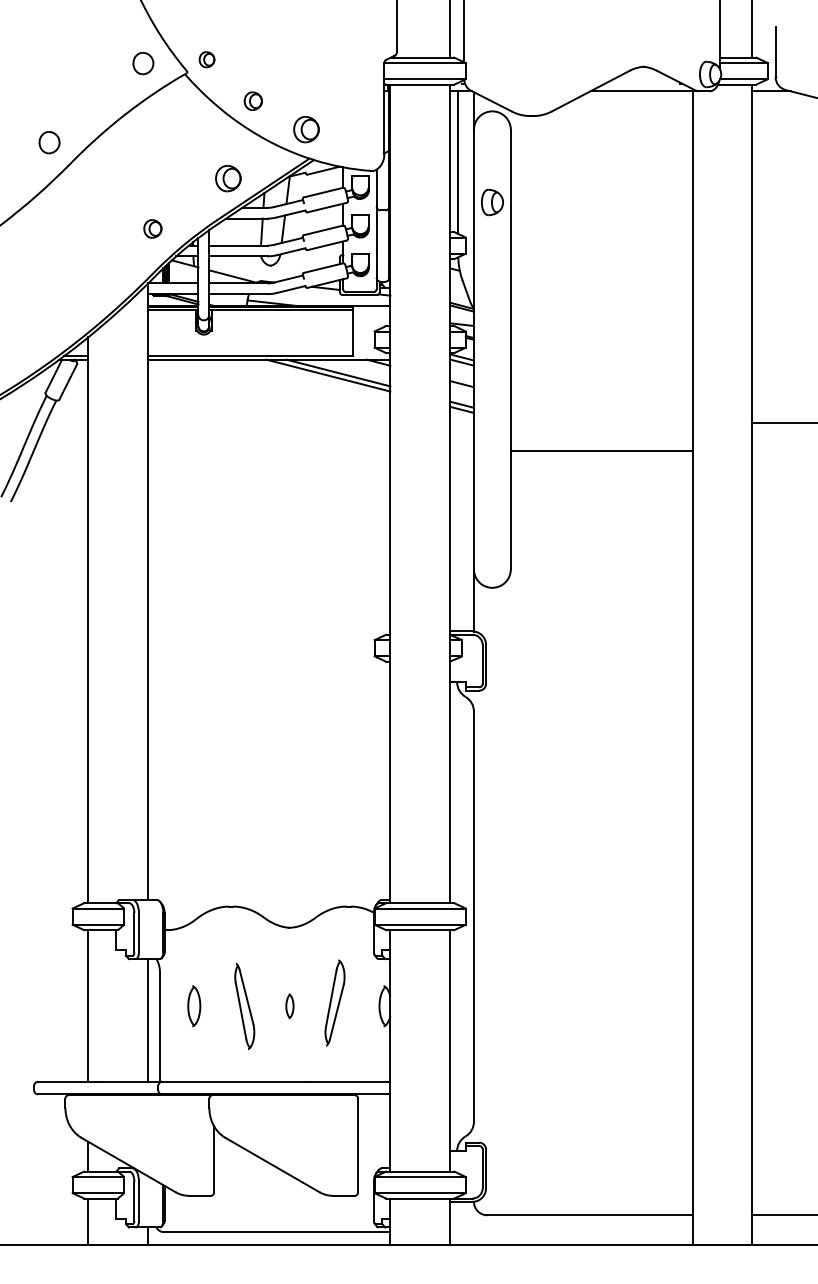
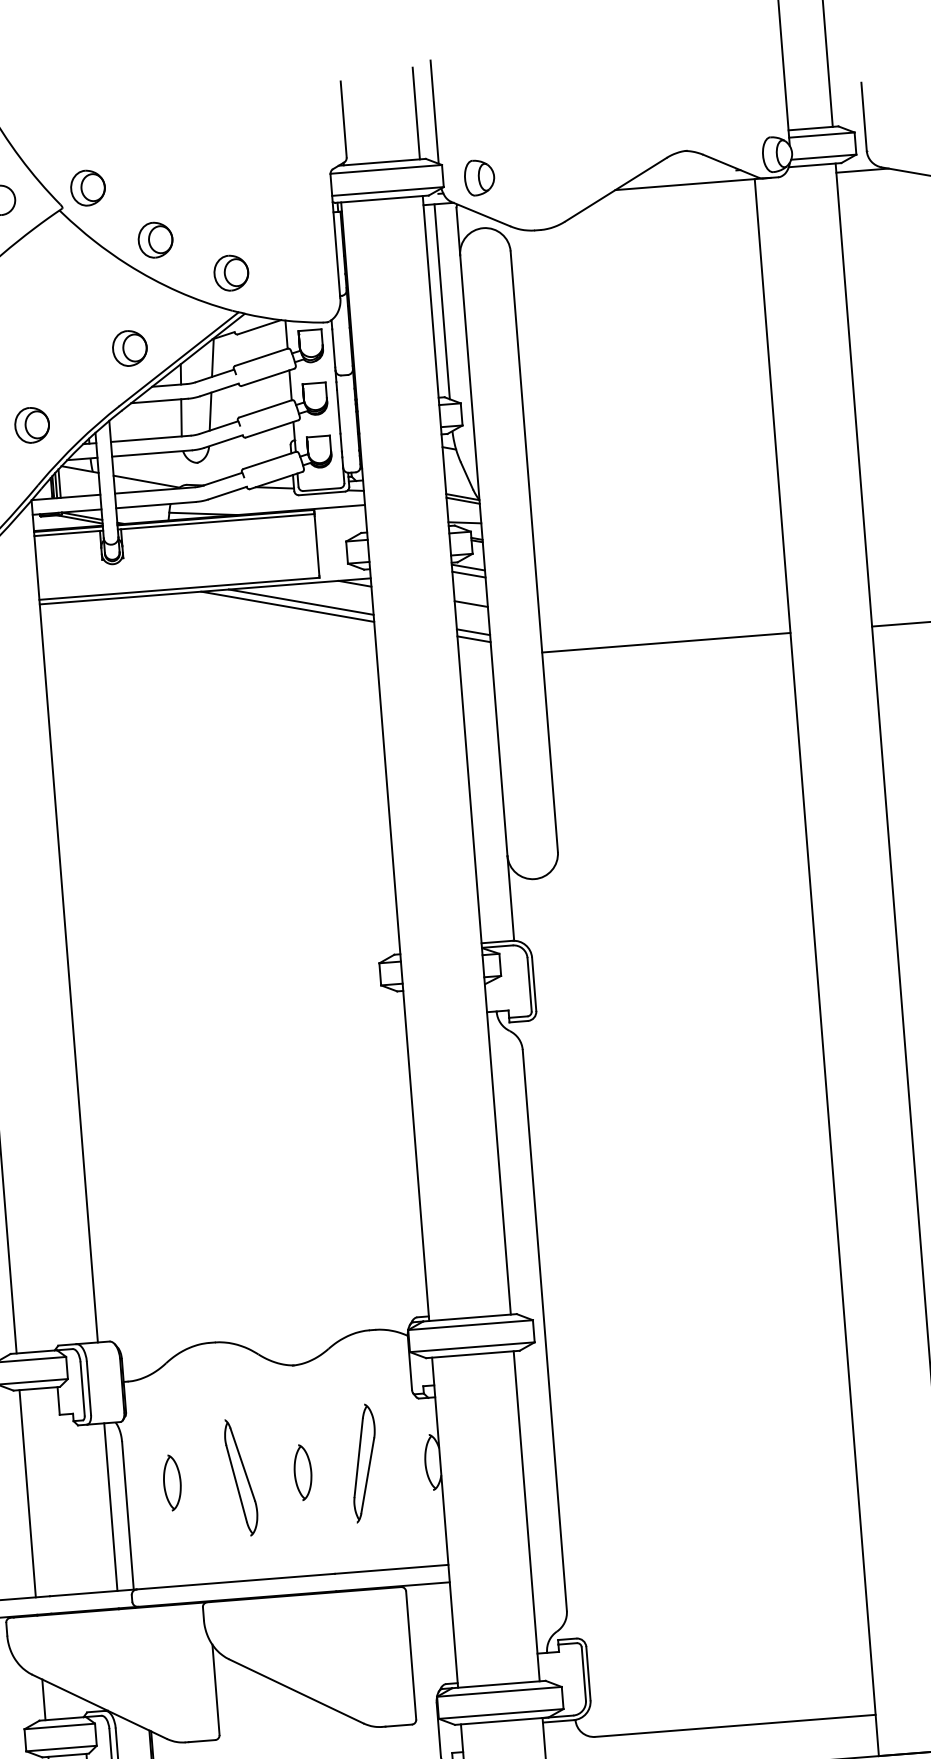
part: (206, 59) -> (87, 187), size x1.67
part: (253, 100) -> (155, 238), size x1.43
part: (492, 202) -> (479, 177), moved
part: (152, 228) -> (31, 424), size x1.43
line: (601, 451) -> (666, 642), moved
part: (289, 1006) -> (302, 1472), size x1.67

